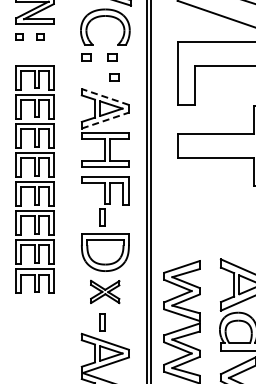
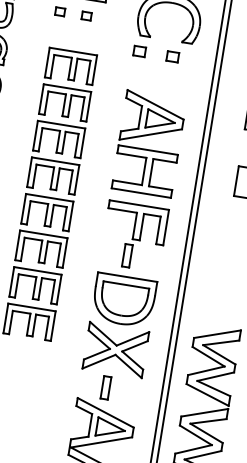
part: (114, 77) -> (171, 82), removed
line: (105, 97) -> (155, 105), dashed -> solid
line: (105, 120) -> (150, 134), dashed -> solid
part: (104, 291) -> (114, 349), size x1.67

